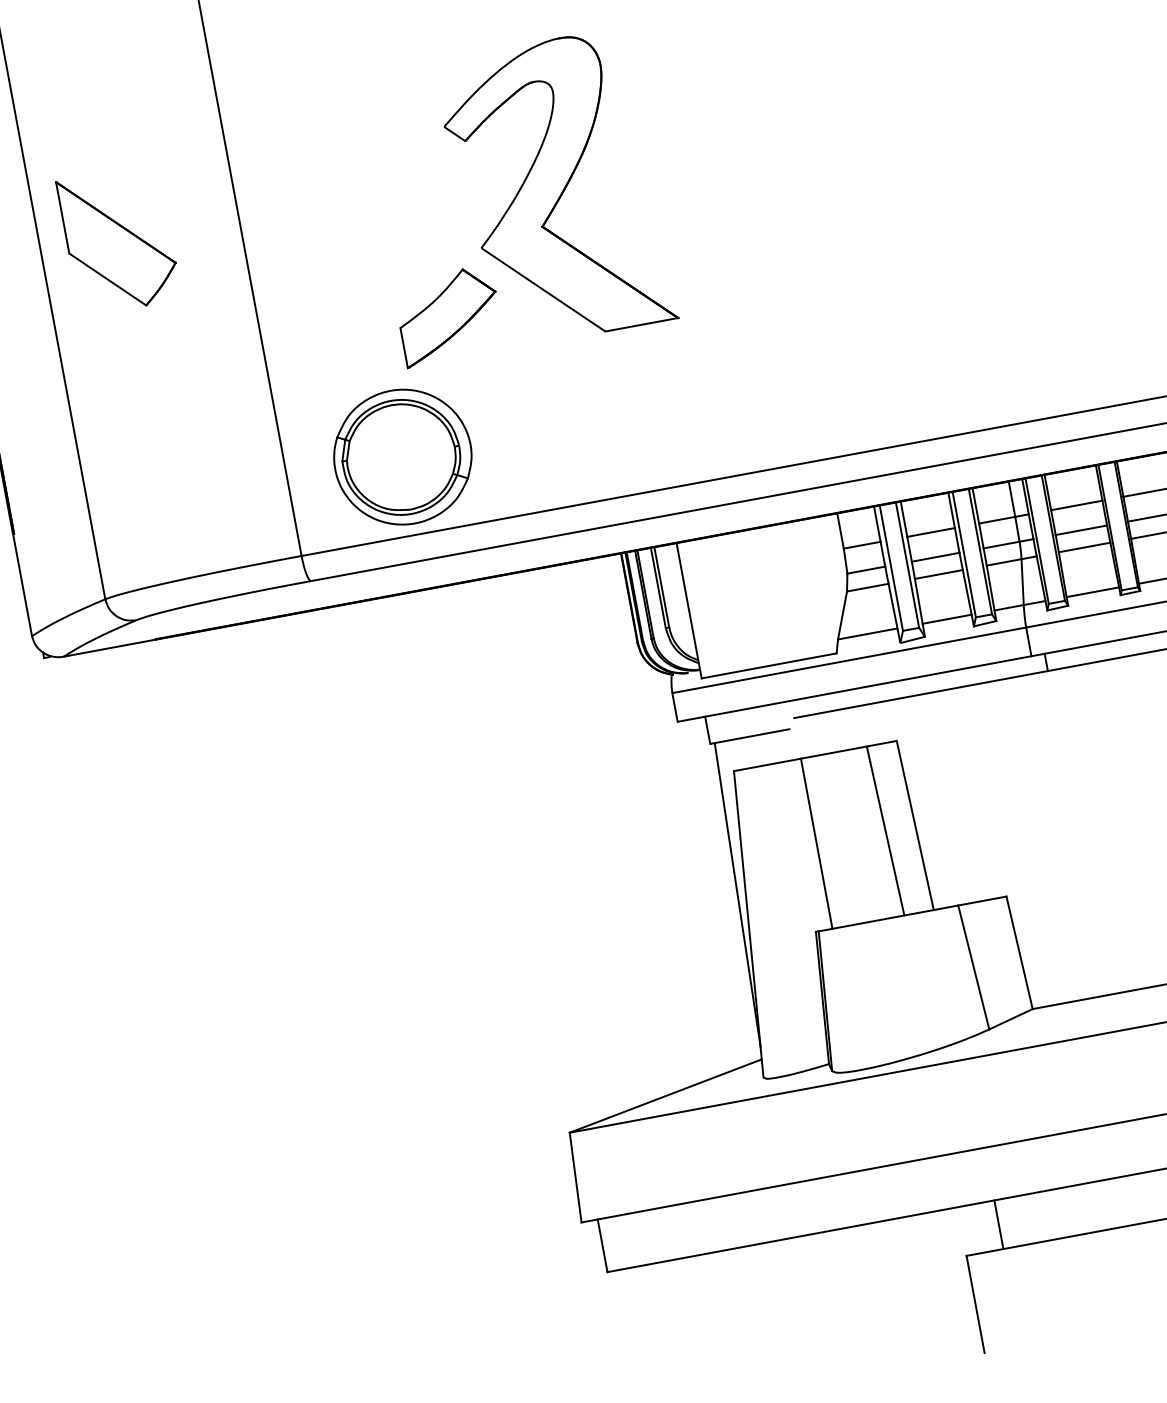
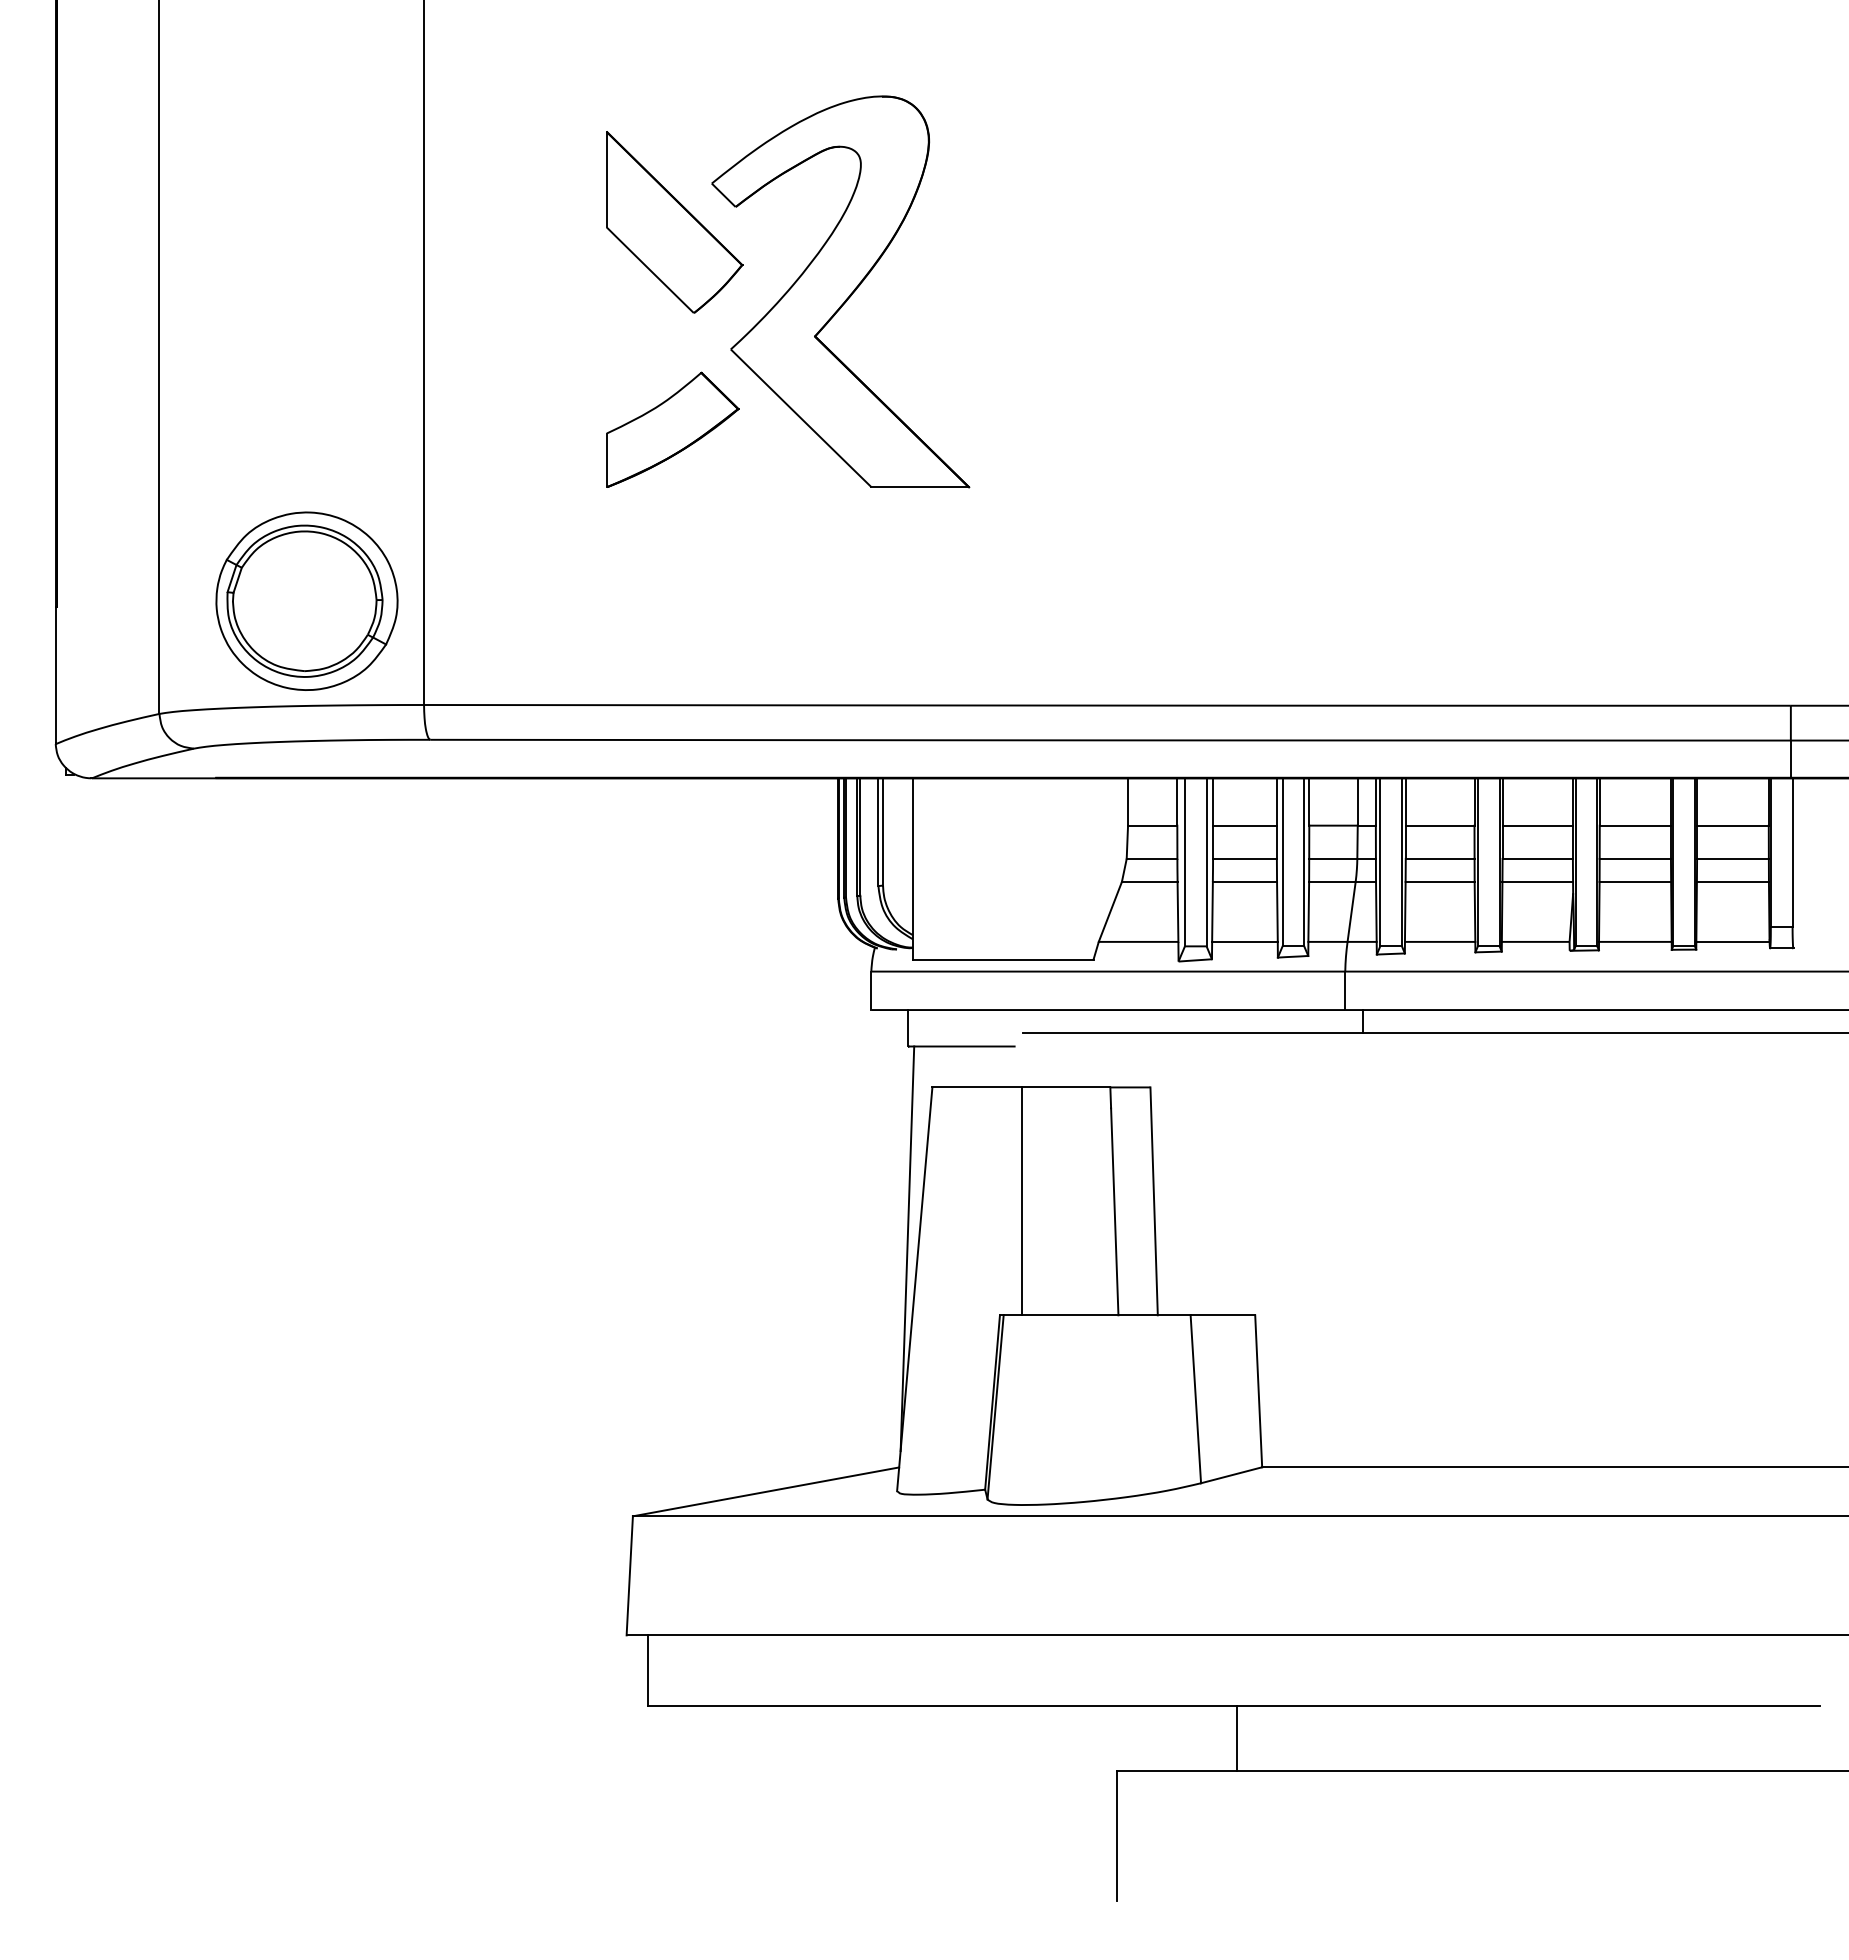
part: (119, 240) -> (674, 222), moved
part: (402, 456) -> (306, 600), moved
line: (998, 1224) -> (1236, 1738), moved

